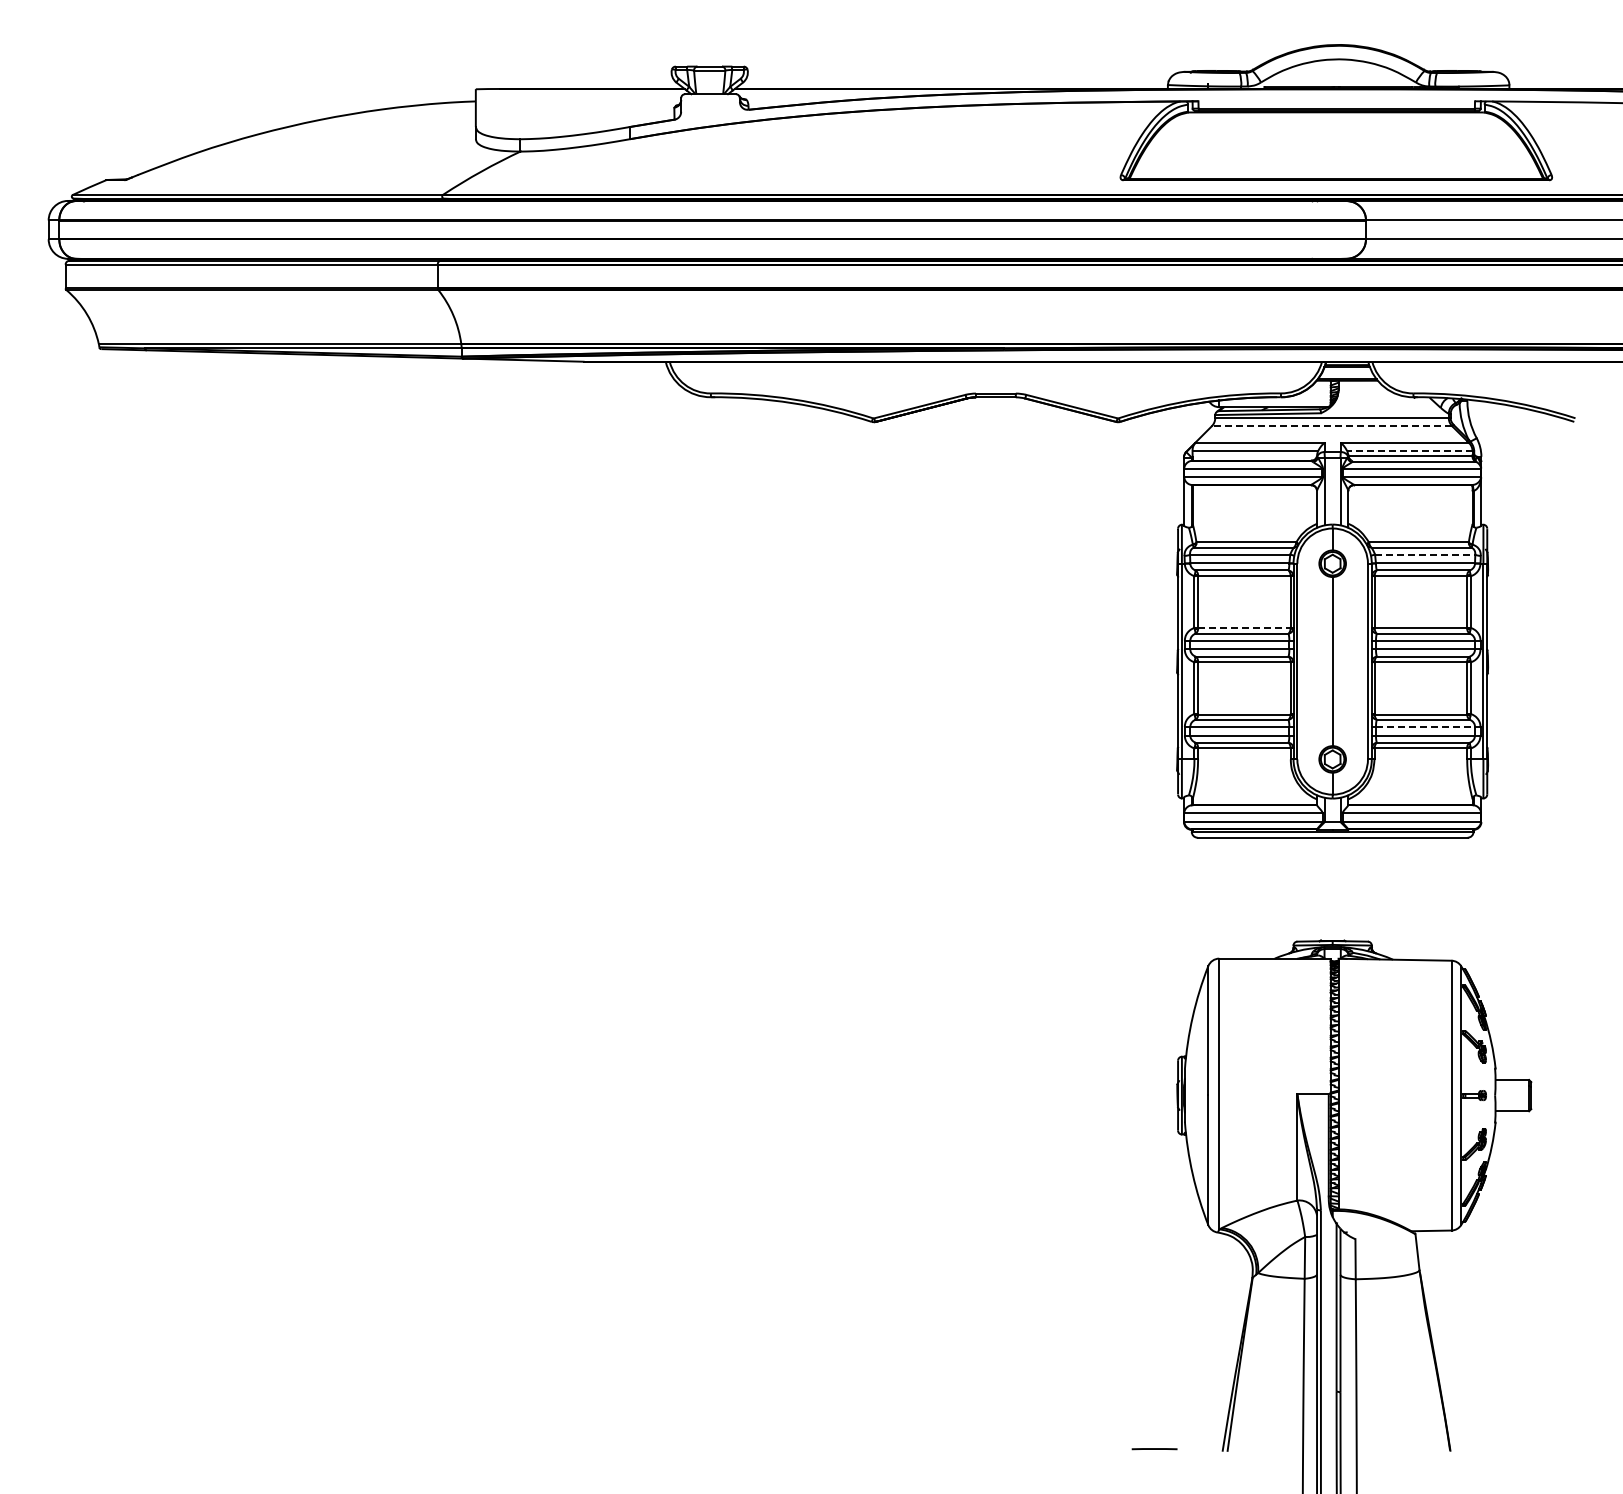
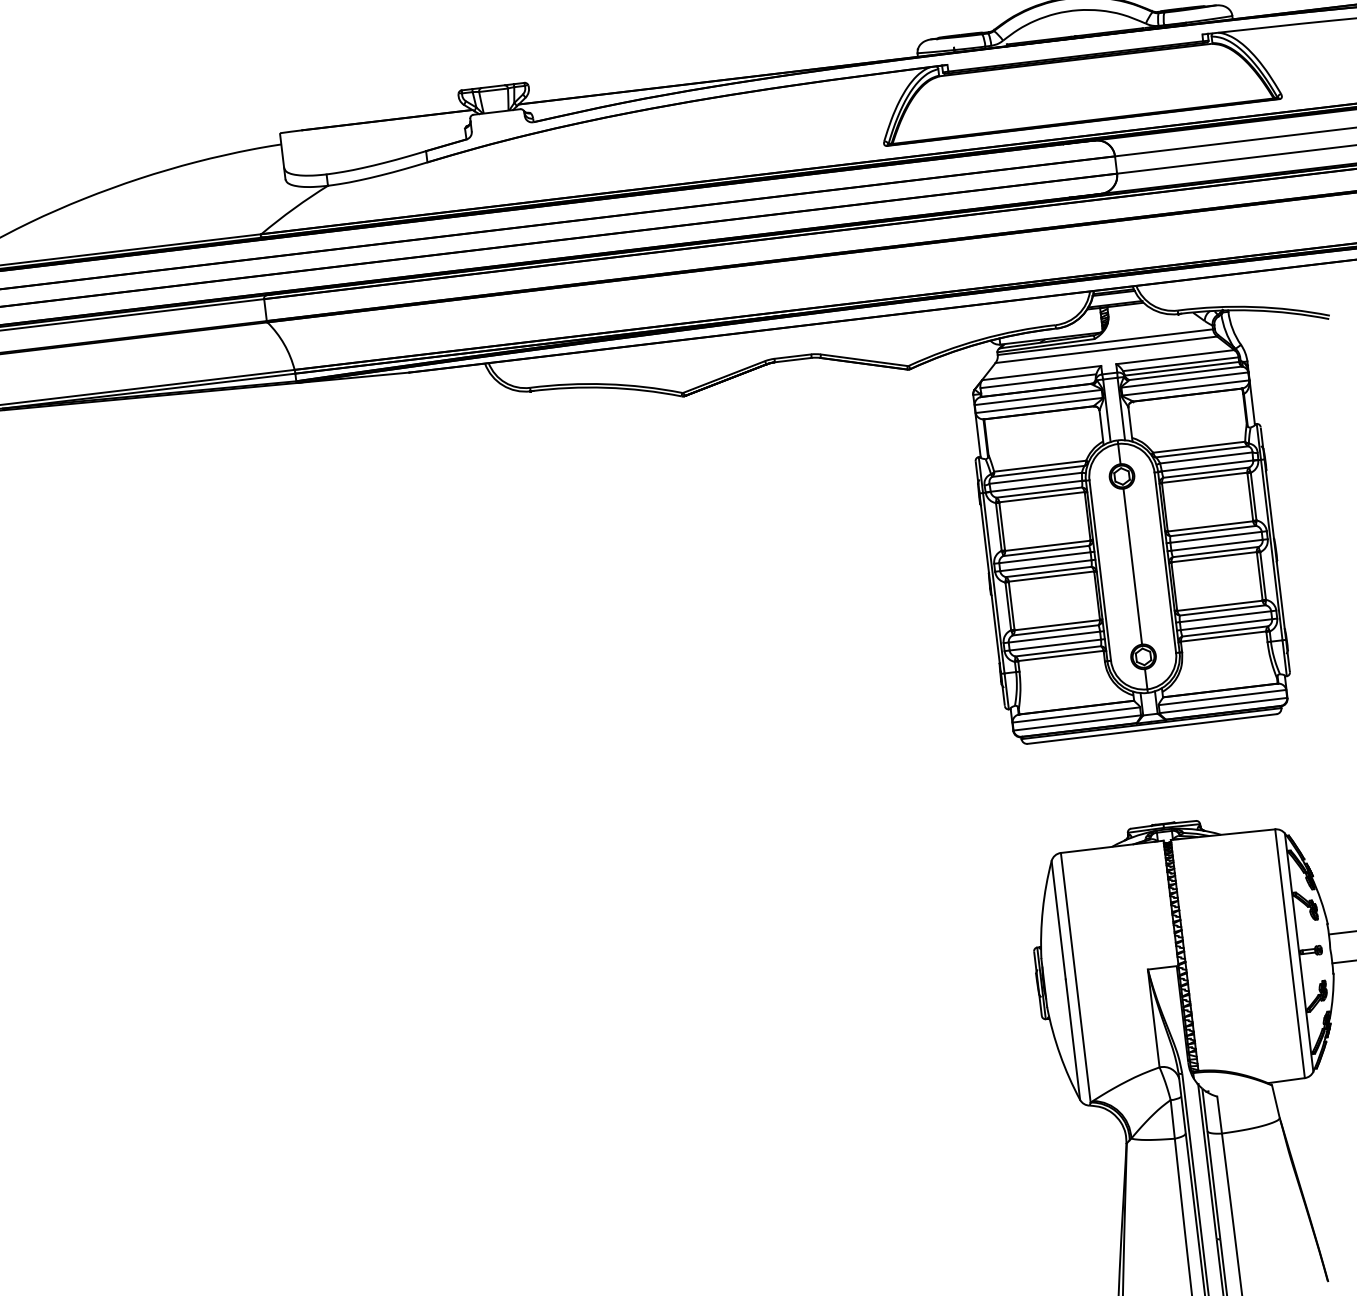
line: (1331, 426) -> (1105, 350), dashed -> solid
line: (1409, 451) -> (1180, 364), dashed -> solid
line: (1425, 554) -> (1206, 457), dashed -> solid
line: (1244, 628) -> (1047, 545), dashed -> solid
line: (1425, 726) -> (1225, 616), dashed -> solid

